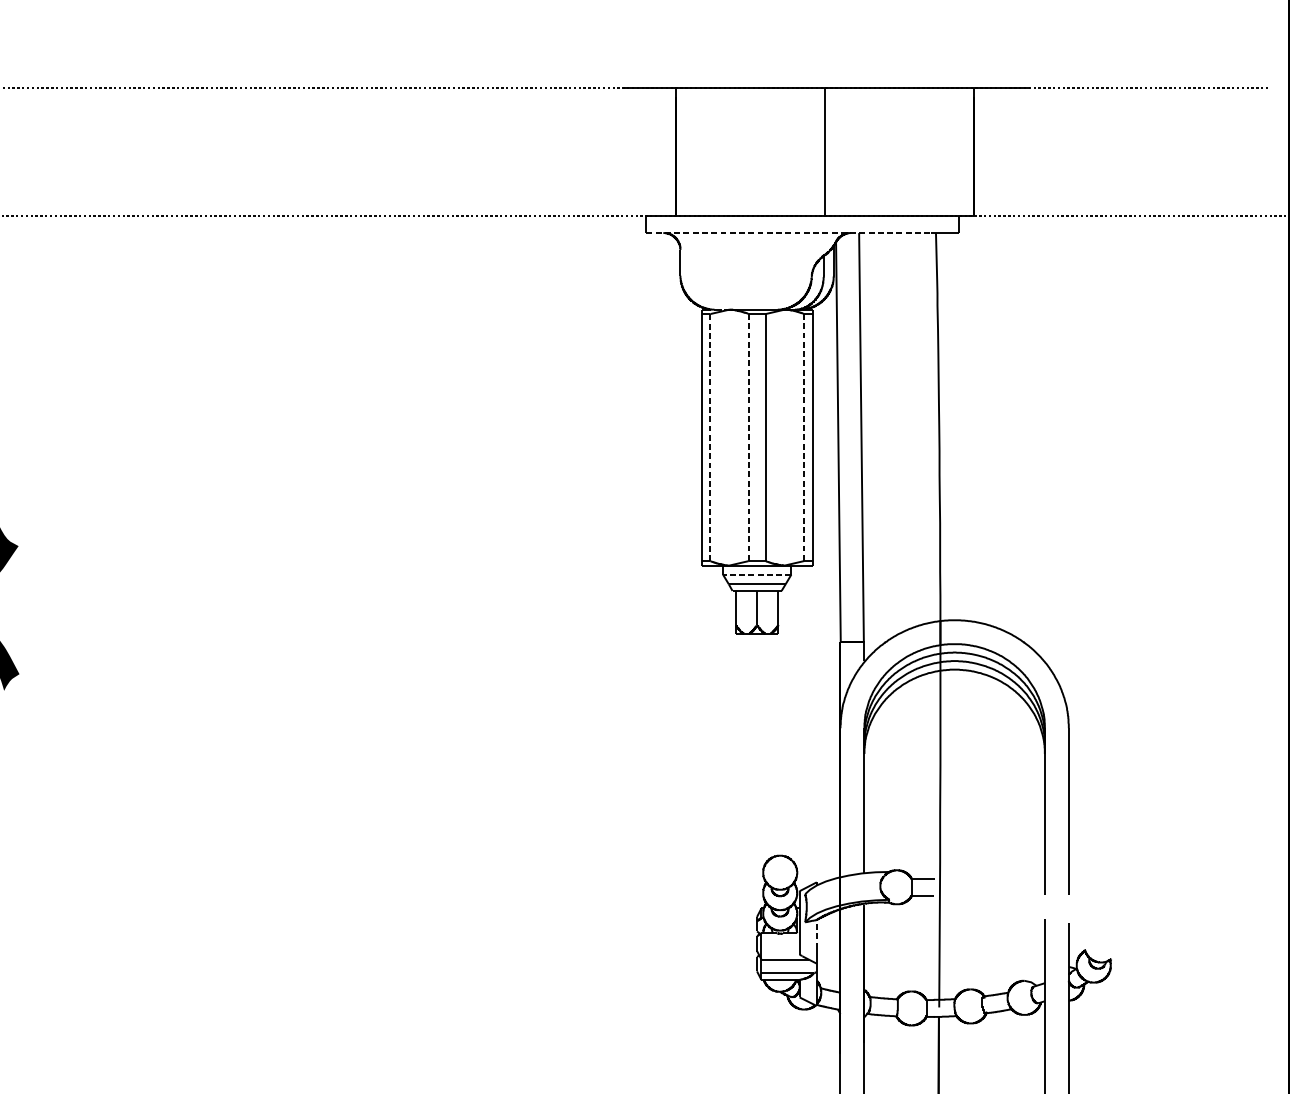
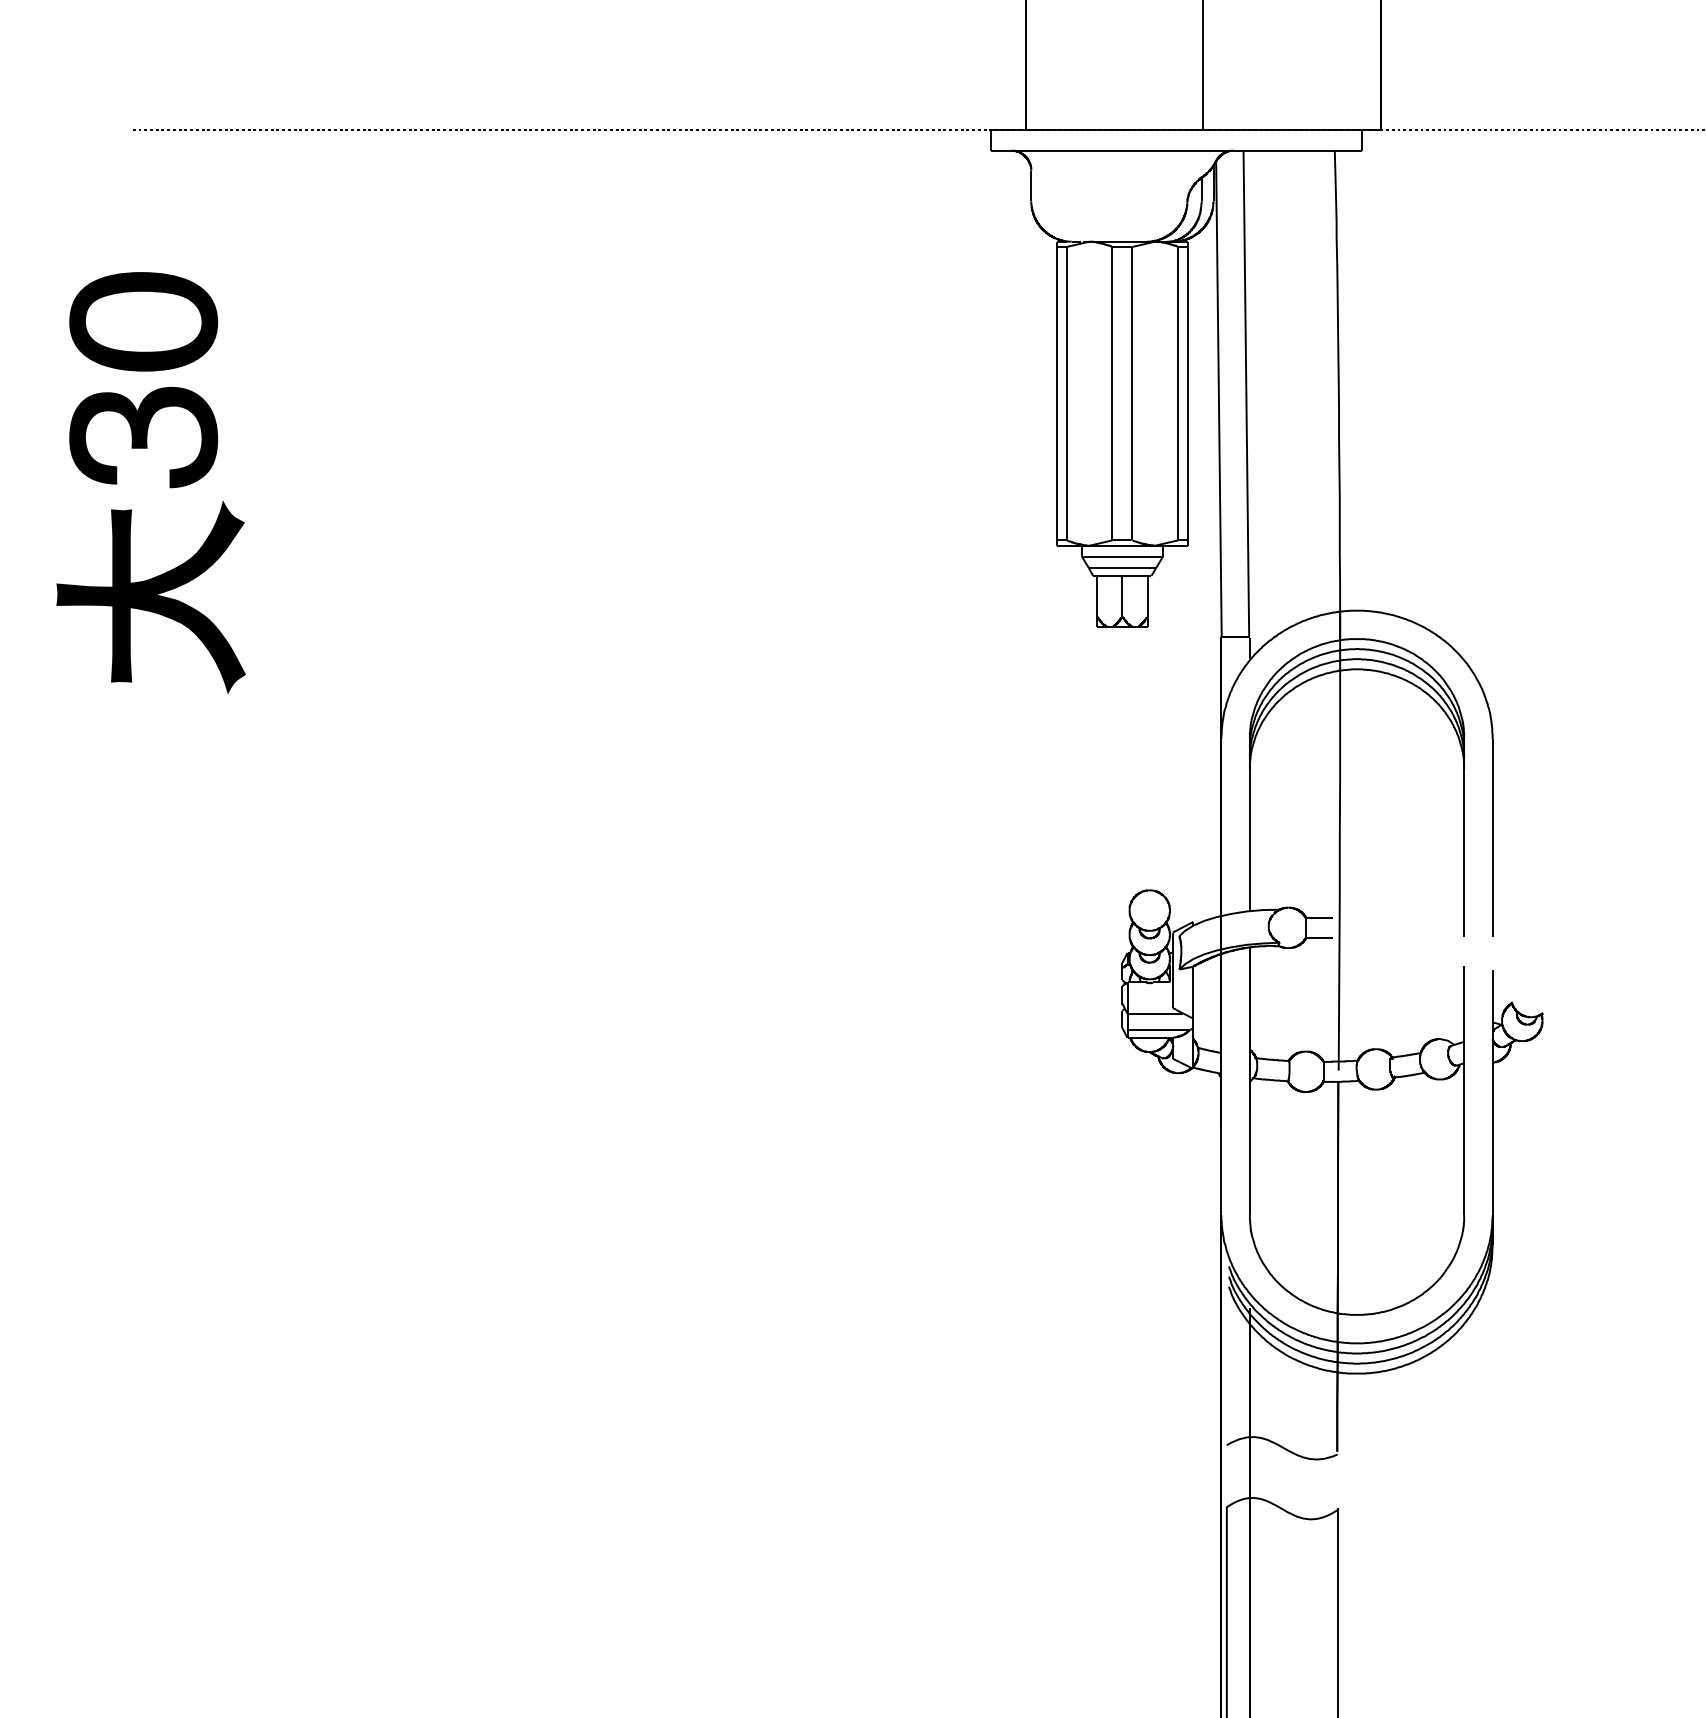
line: (789, 232) -> (1160, 150), dashed -> solid
line: (710, 437) -> (1066, 393), dashed -> solid
line: (748, 437) -> (1112, 393), dashed -> solid
line: (804, 437) -> (1178, 393), dashed -> solid
line: (757, 574) -> (1122, 556), dashed -> solid
line: (817, 934) -> (1193, 983), dashed -> solid

